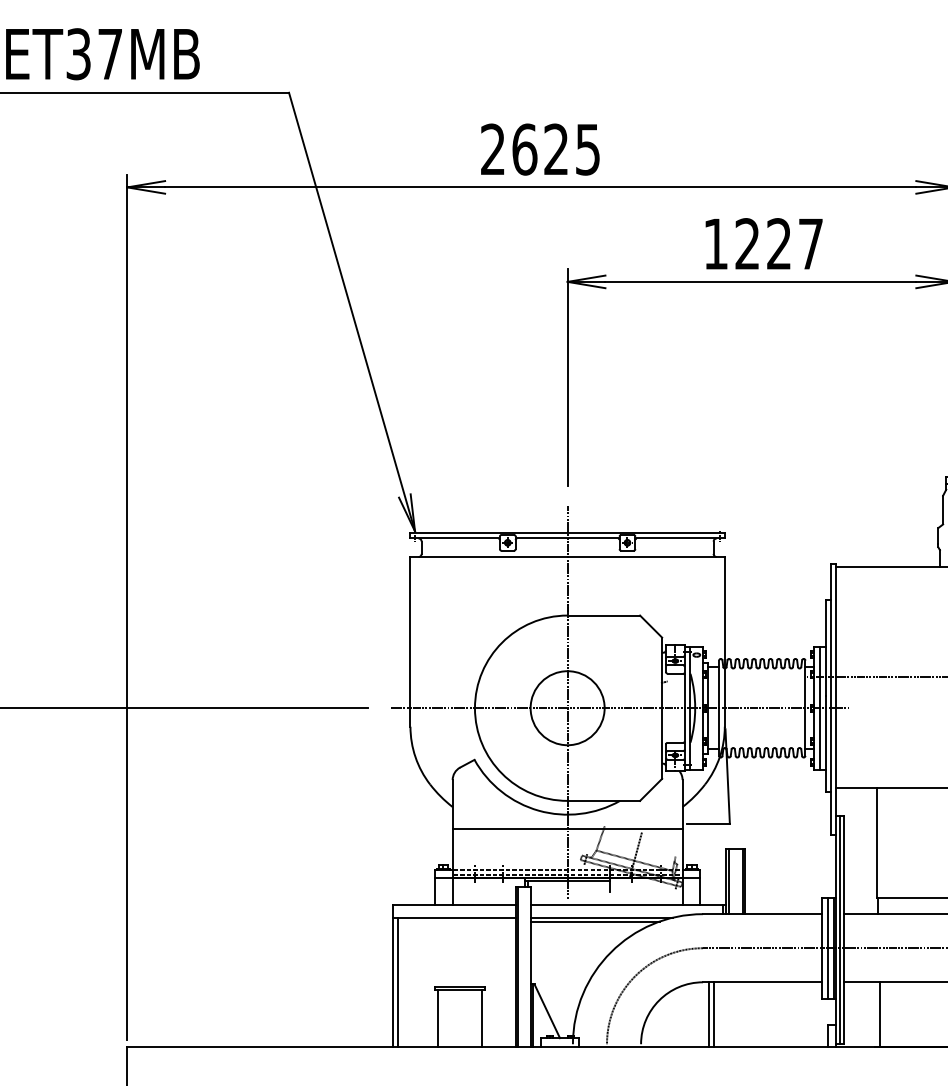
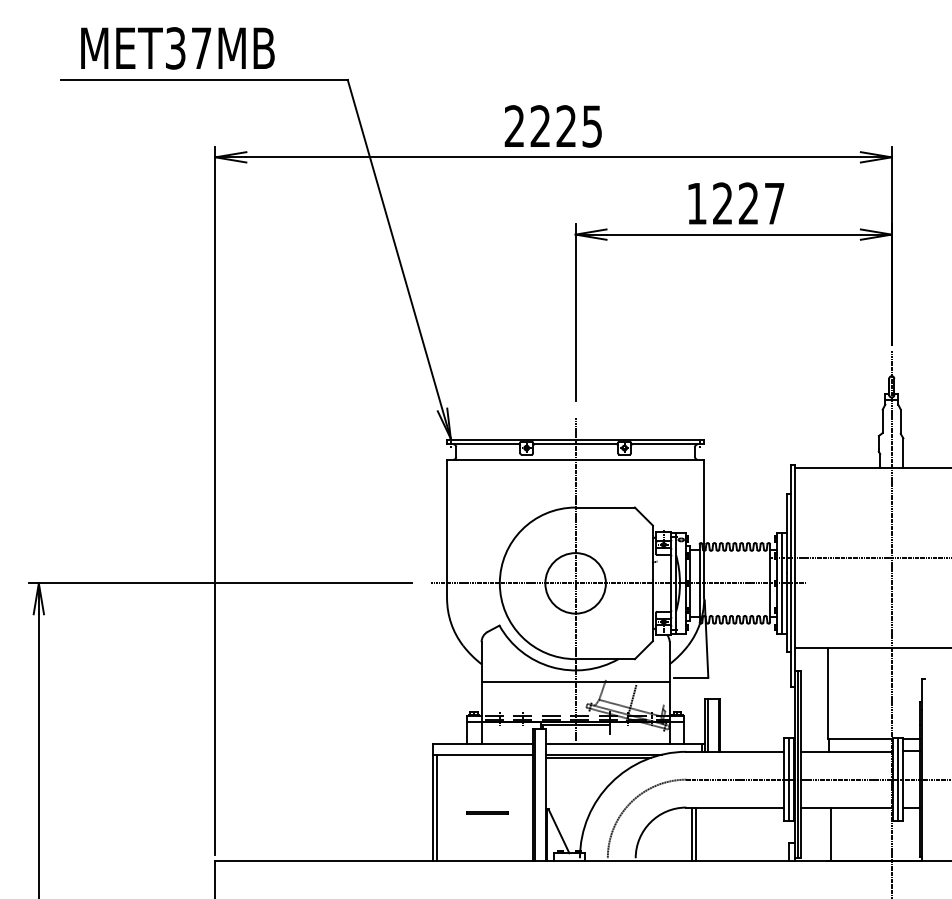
text: (524, 149) -> (540, 126), 2625 -> 2225
line: (437, 1017) -> (469, 836), removed
line: (481, 1017) -> (505, 836), removed

